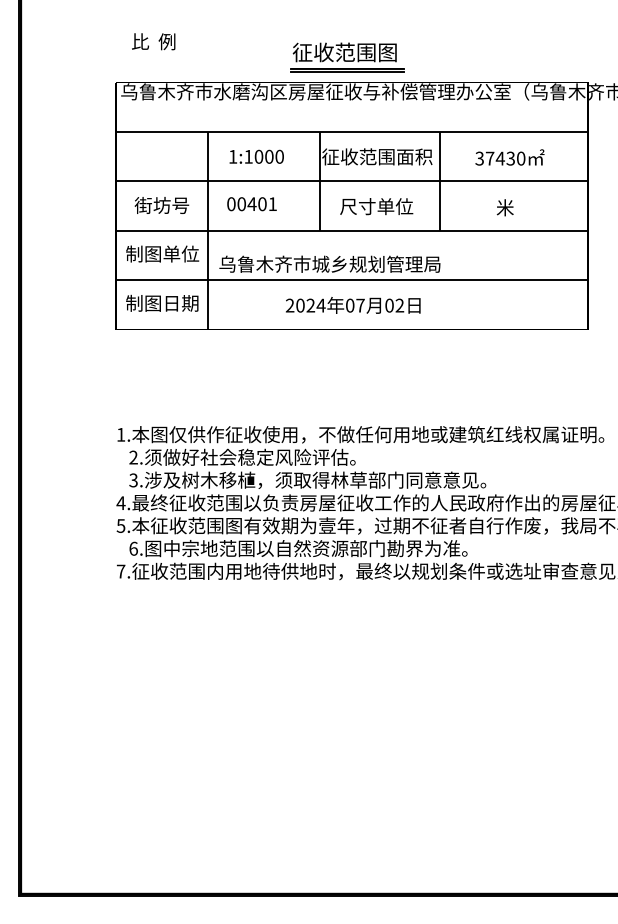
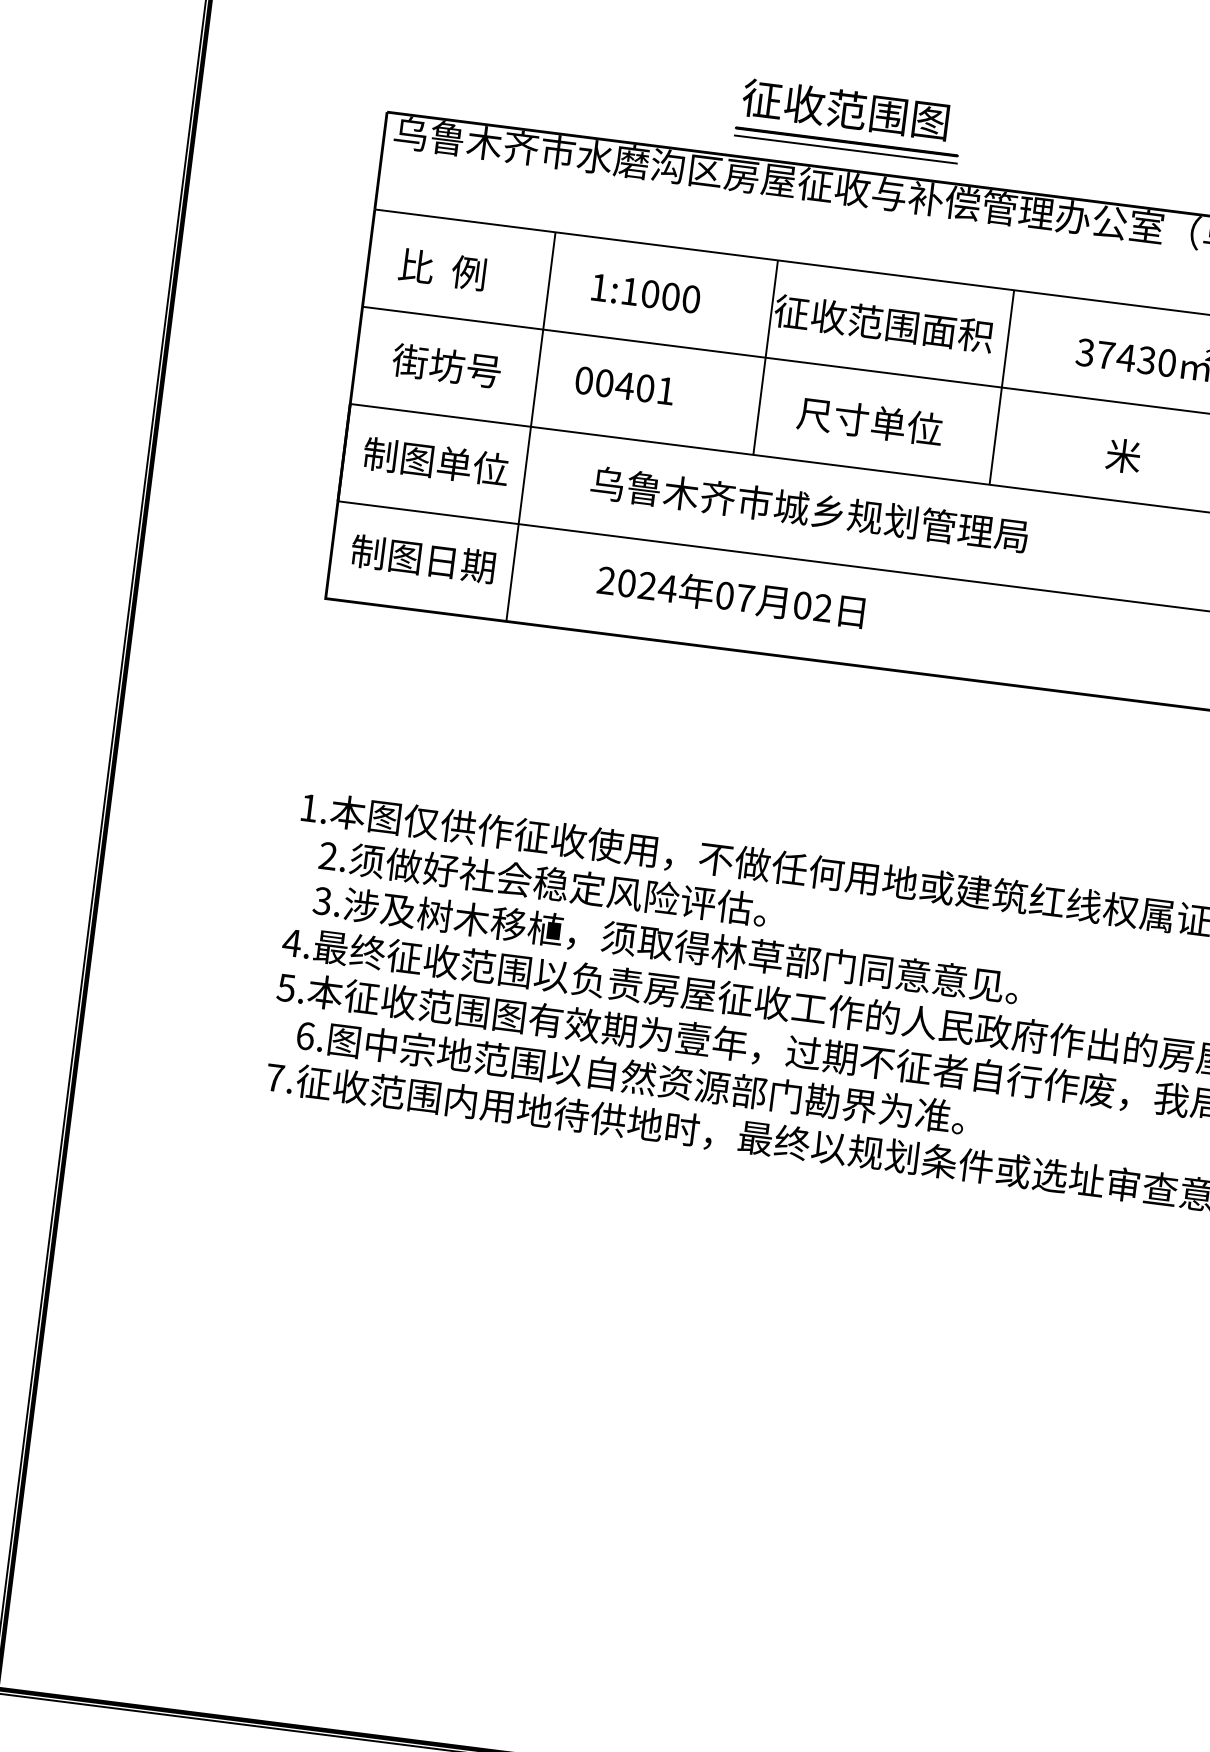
text: (153, 41) -> (442, 269), moved
text: (329, 263) -> (808, 507), moved
text: (353, 305) -> (731, 596), moved

